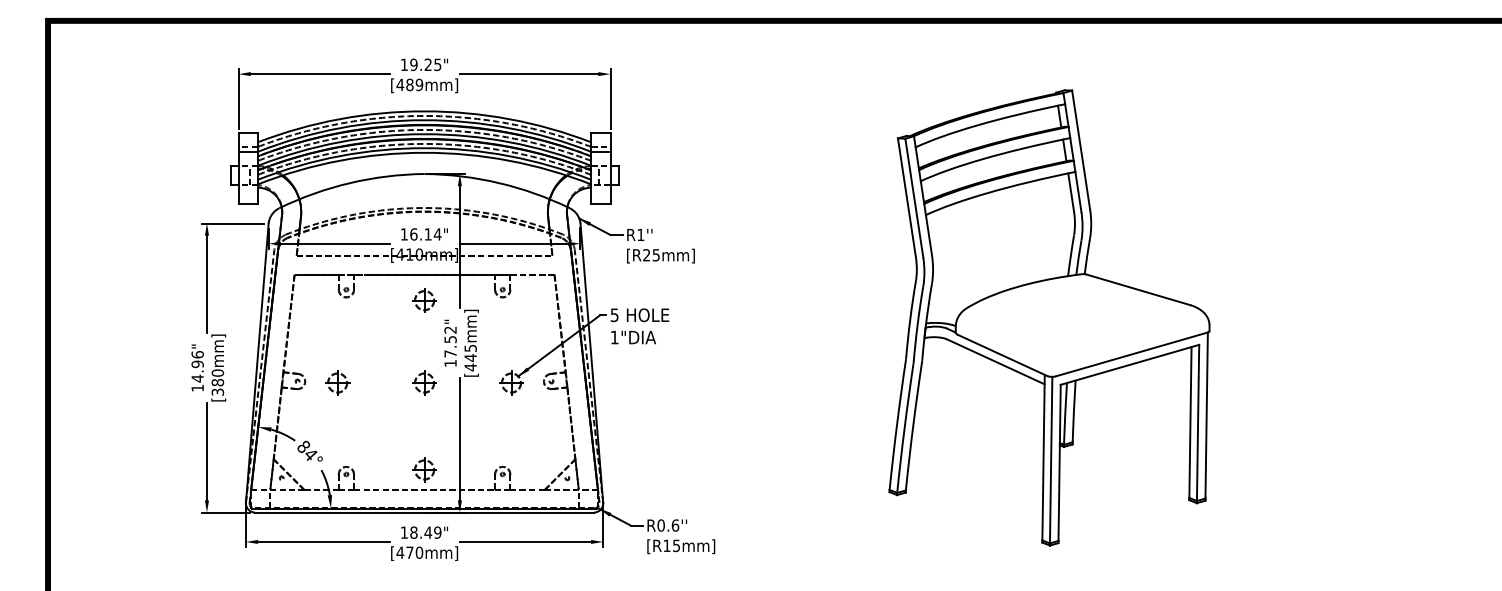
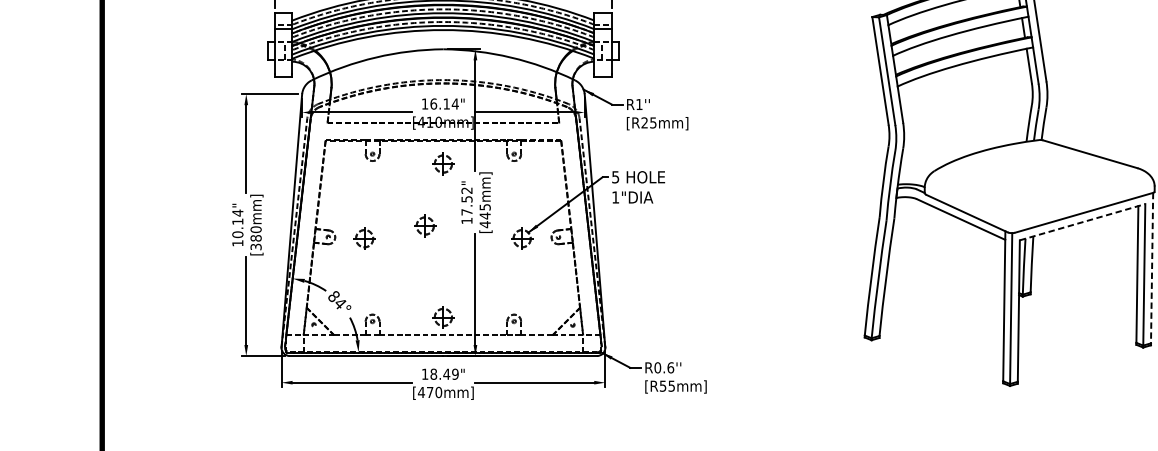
line: (1130, 364) -> (1083, 221), solid -> dashed
text: (197, 366) -> (237, 223), 14.96" -> 10.14"
part: (424, 382) -> (425, 225), moved
line: (1206, 416) -> (1151, 269), solid -> dashed
text: (666, 545) -> (662, 385), [R15mm] -> [R55mm]

